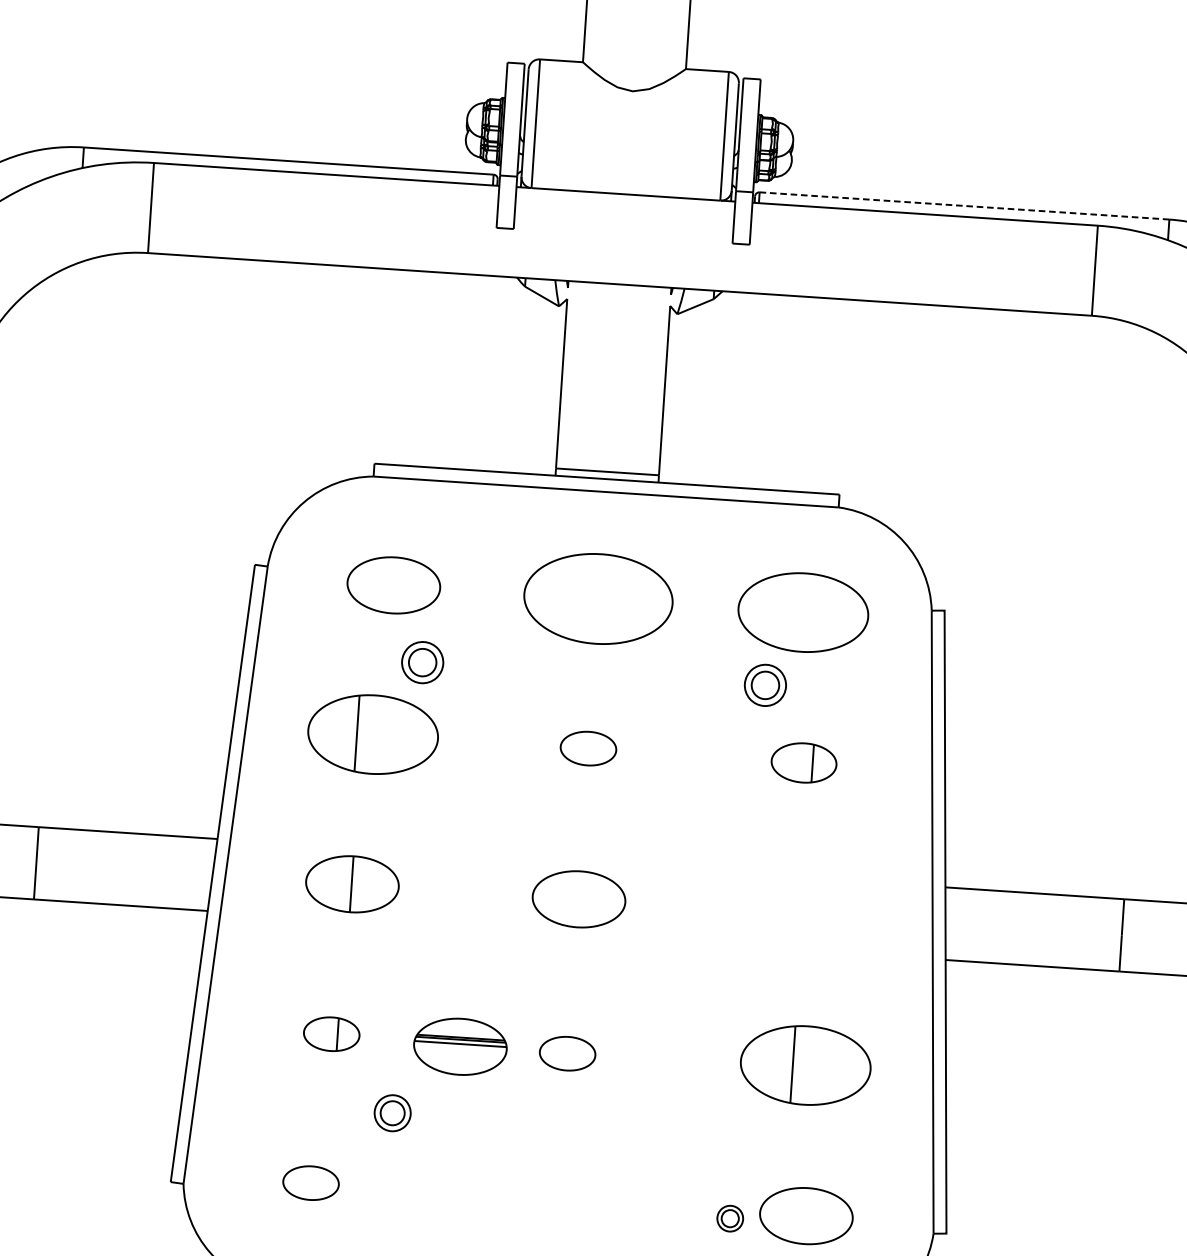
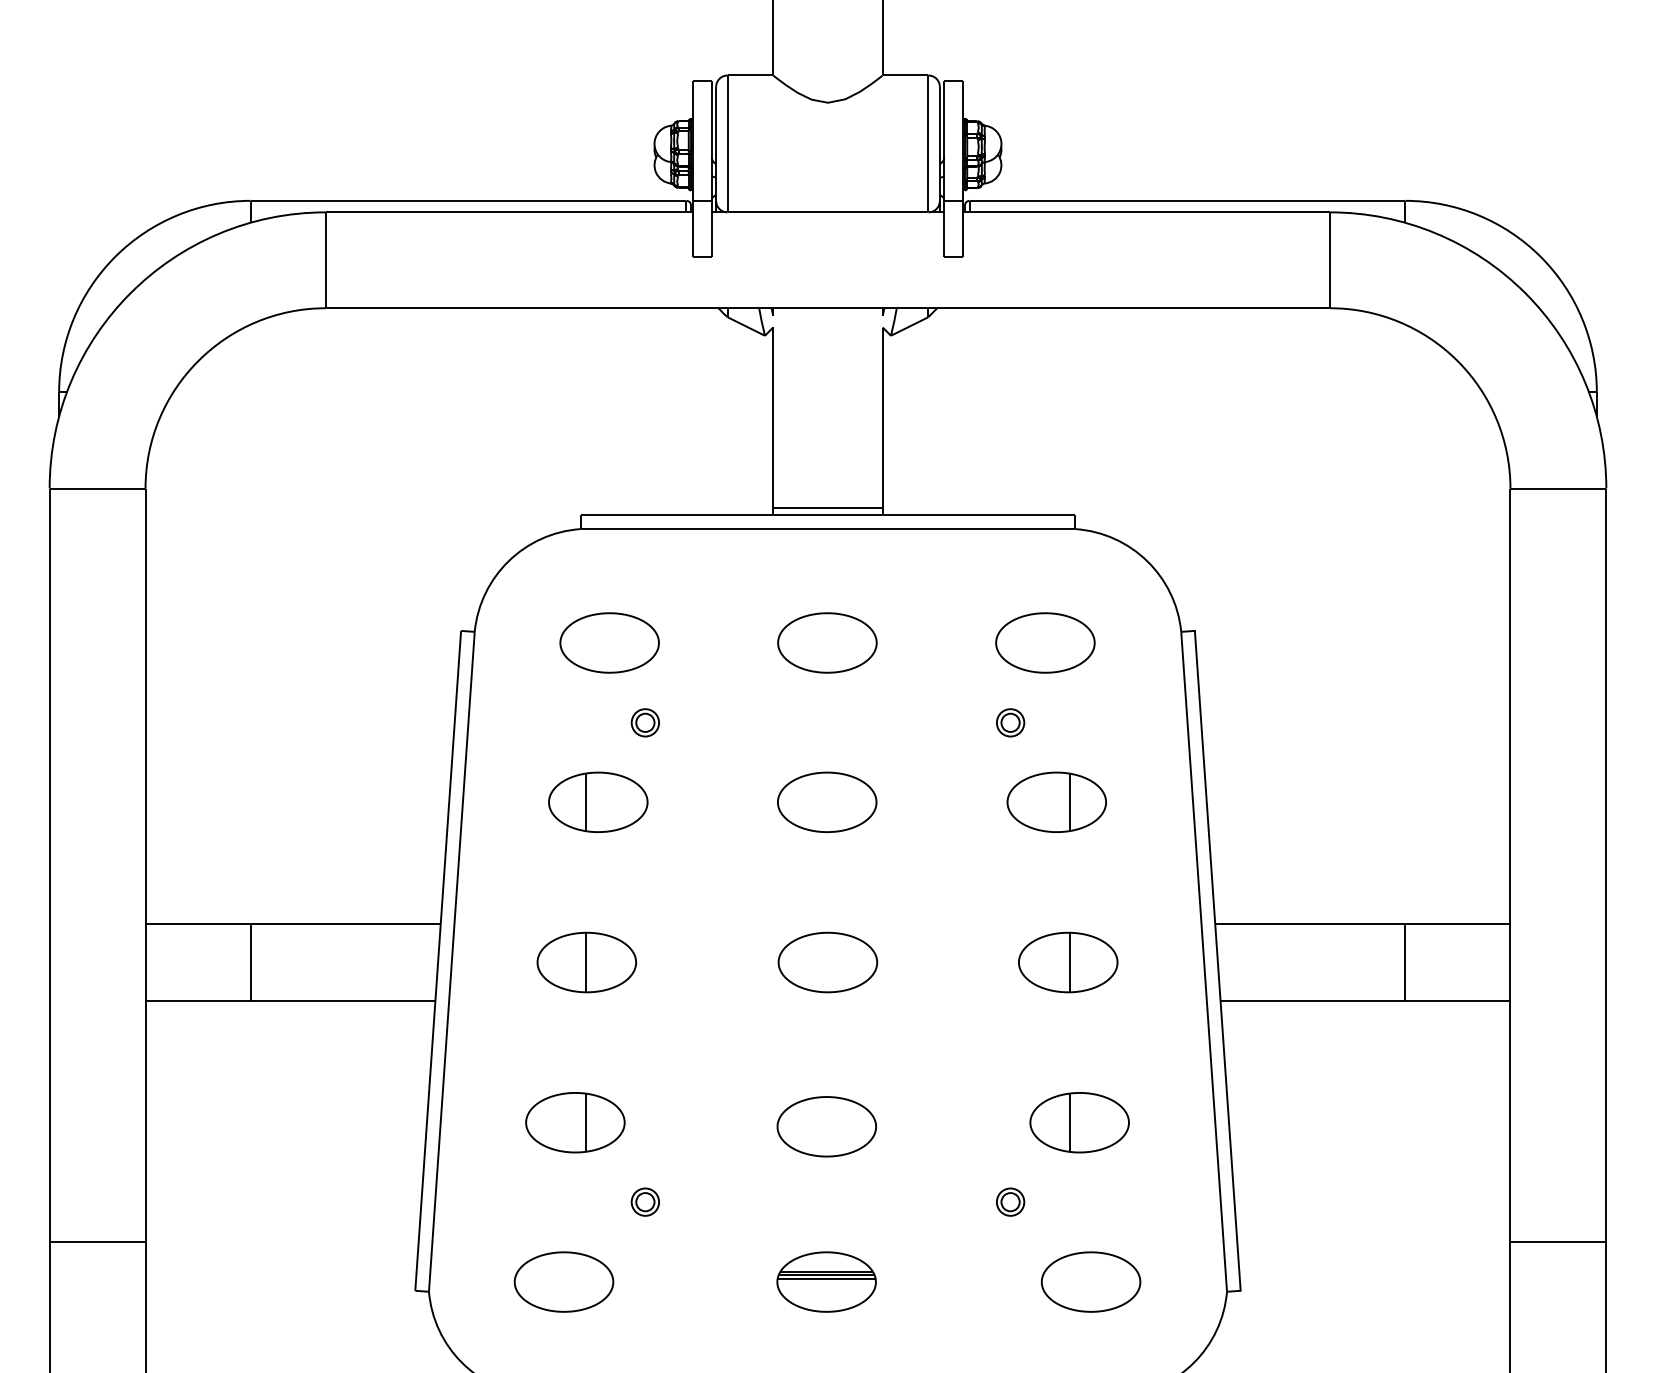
line: (964, 205) -> (1187, 200), dashed -> solid
part: (598, 598) -> (827, 642), size x0.62
part: (803, 612) -> (1045, 642), size x0.71
part: (421, 662) -> (644, 722), size x0.62
part: (765, 685) -> (1010, 722), size x0.62
part: (373, 733) -> (598, 801), size x0.71
part: (588, 747) -> (827, 801), size x1.67
part: (803, 762) -> (1056, 801), size x1.43
part: (805, 914) -> (1068, 962), added
part: (331, 1033) -> (575, 1122), size x1.67
part: (460, 1046) -> (826, 1281), moved
part: (567, 1053) -> (826, 1126), size x1.67
part: (805, 1065) -> (1079, 1122), size x0.71
part: (391, 1112) -> (644, 1201), size x0.71
part: (310, 1182) -> (563, 1281), size x1.67
part: (730, 1218) -> (1010, 1201), moved

